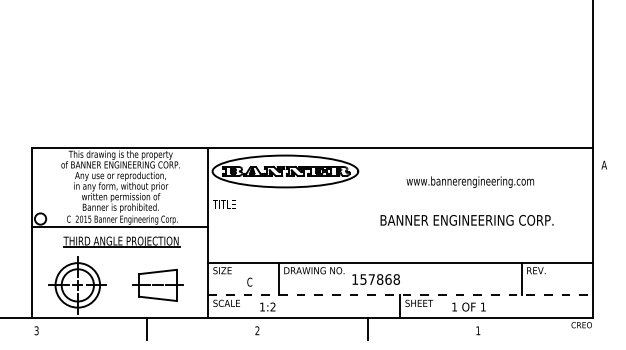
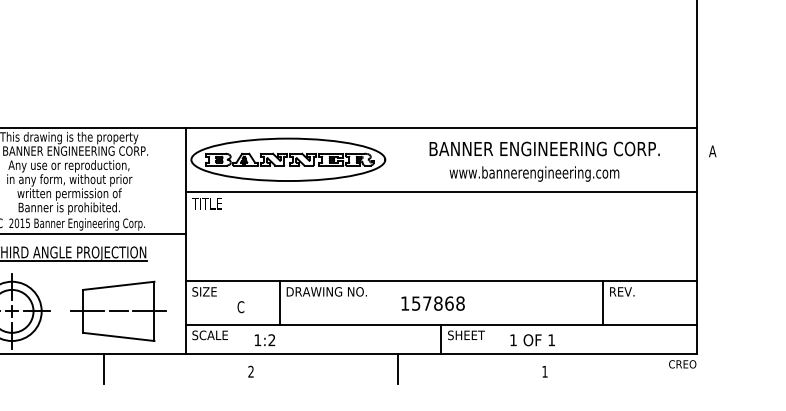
line: (400, 195) -> (441, 191), added
text: (466, 220) -> (543, 149), moved
text: (375, 279) -> (432, 303), moved
part: (157, 285) -> (118, 311), size x1.43
line: (400, 295) -> (441, 324), dashed -> solid

